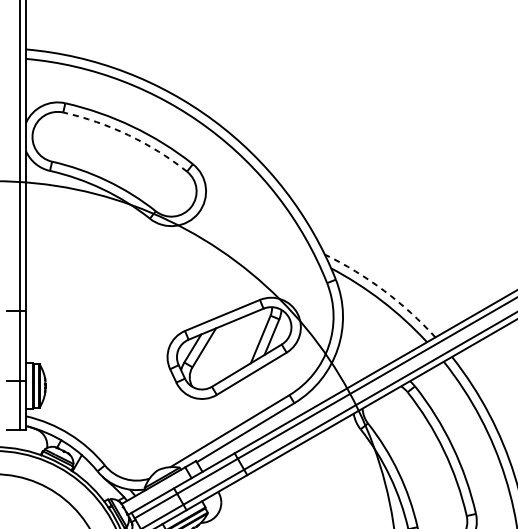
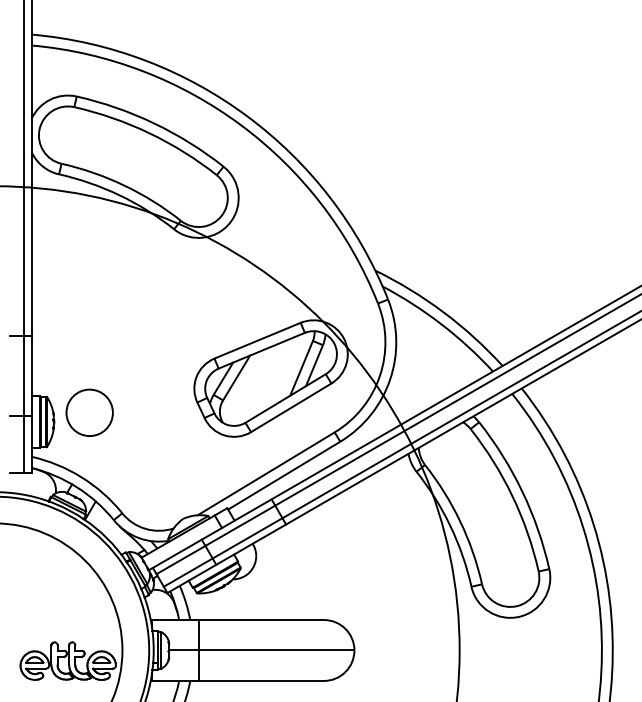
arc: (128, 135) -> (149, 133), dashed -> solid
arc: (384, 290) -> (443, 312), dashed -> solid
circle: (76, 377) -> (89, 412), added

